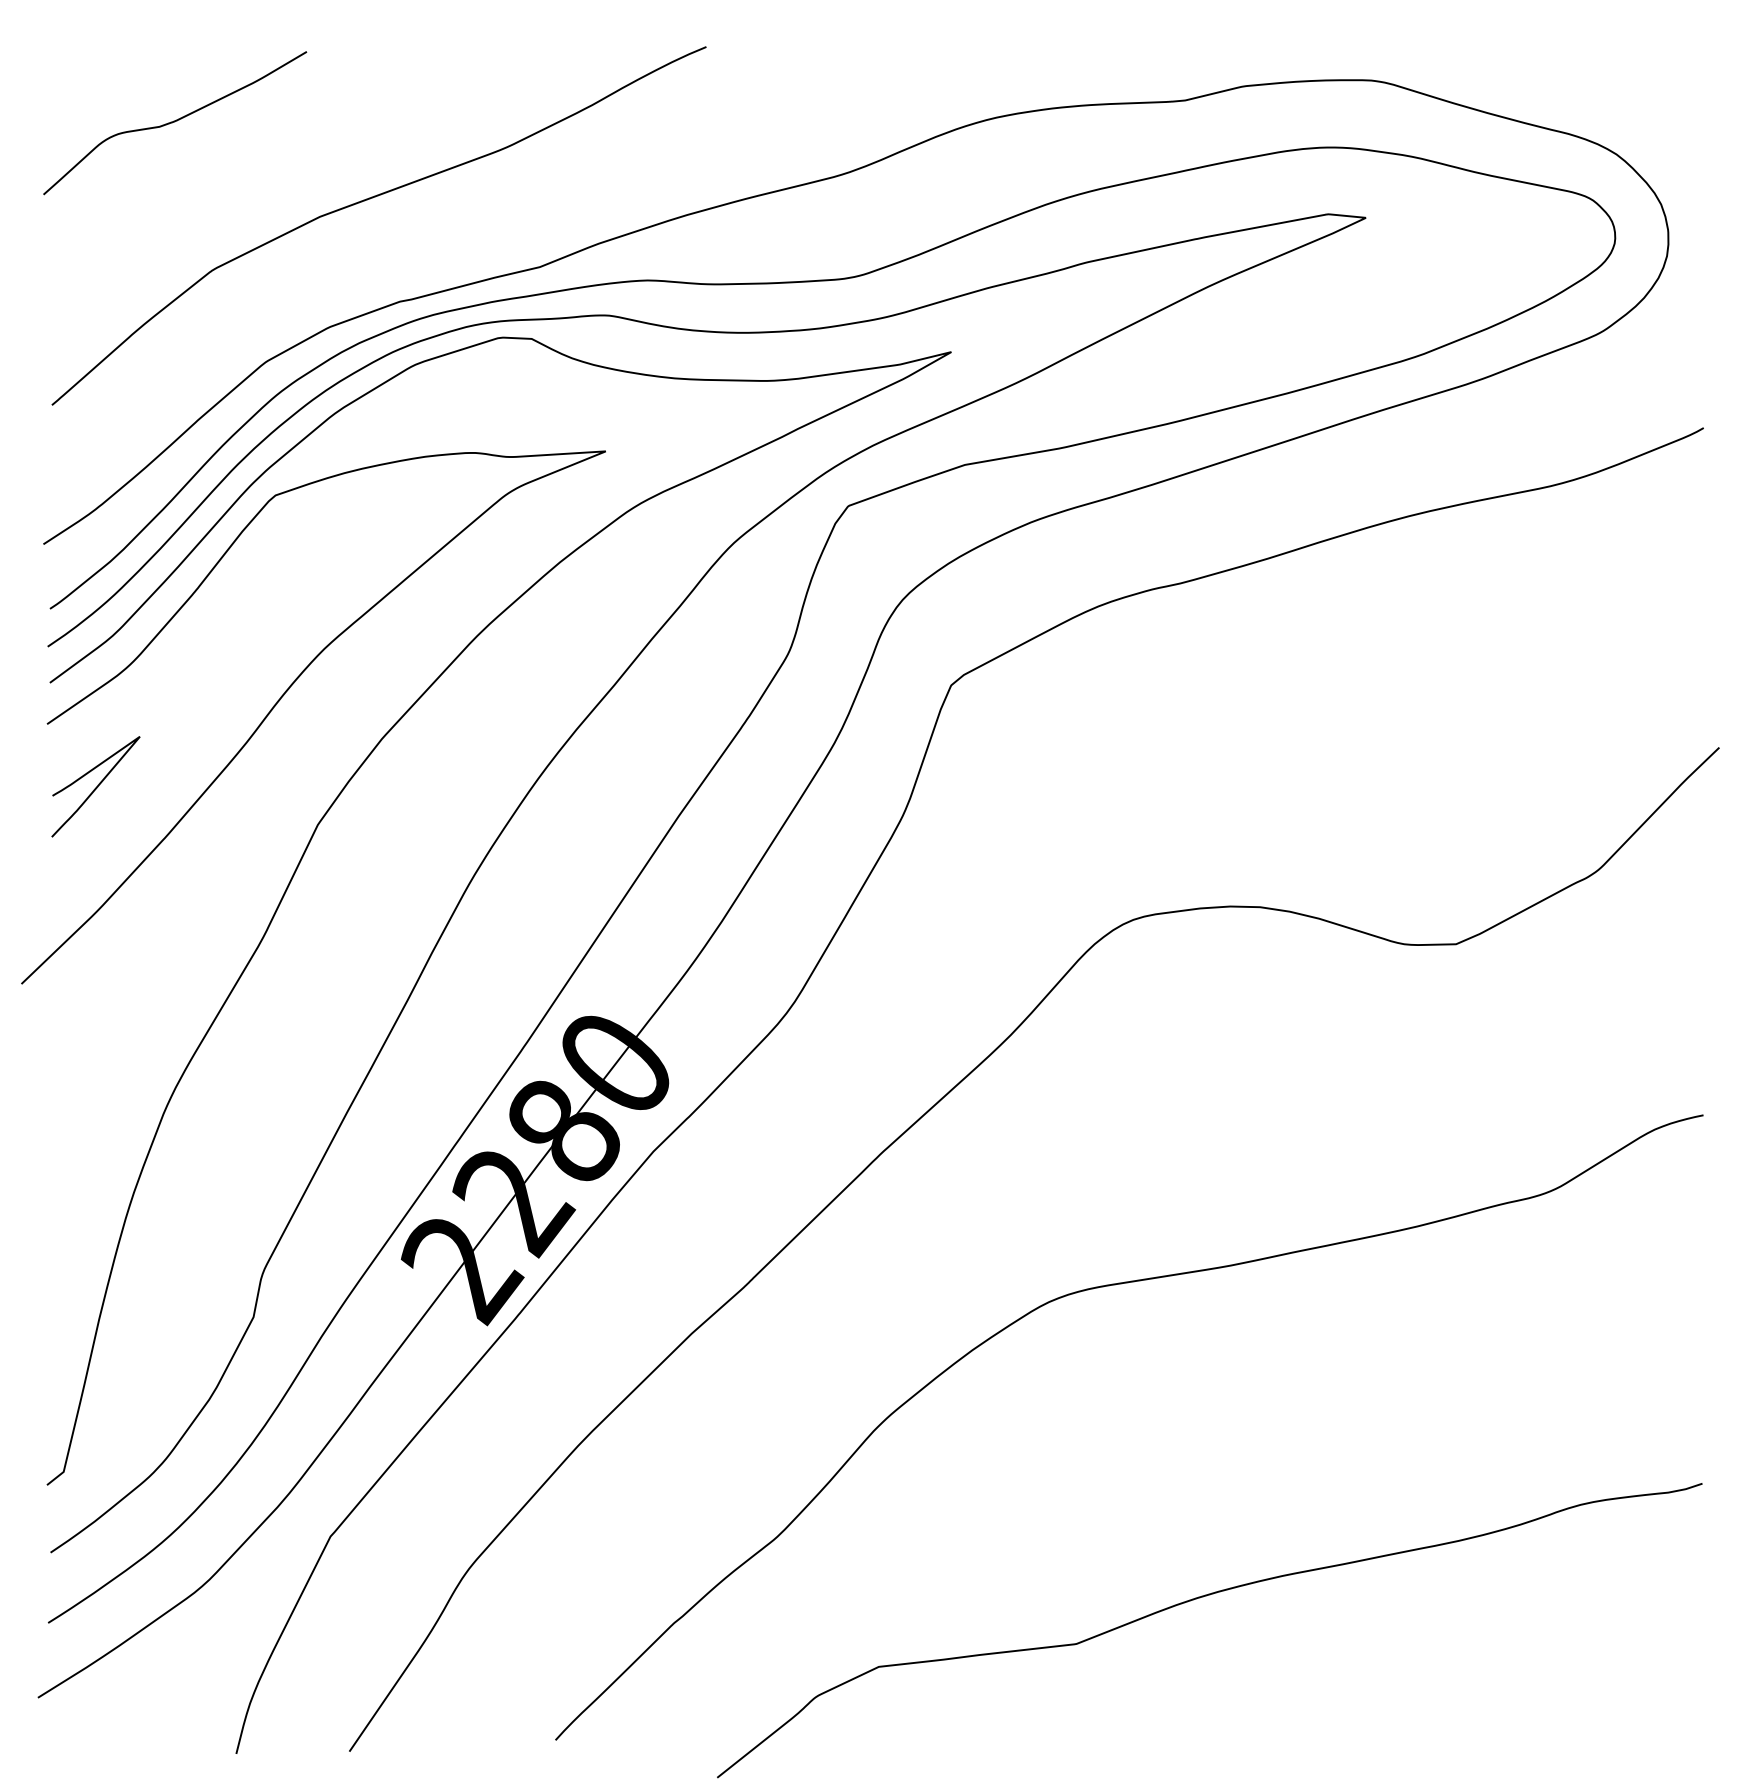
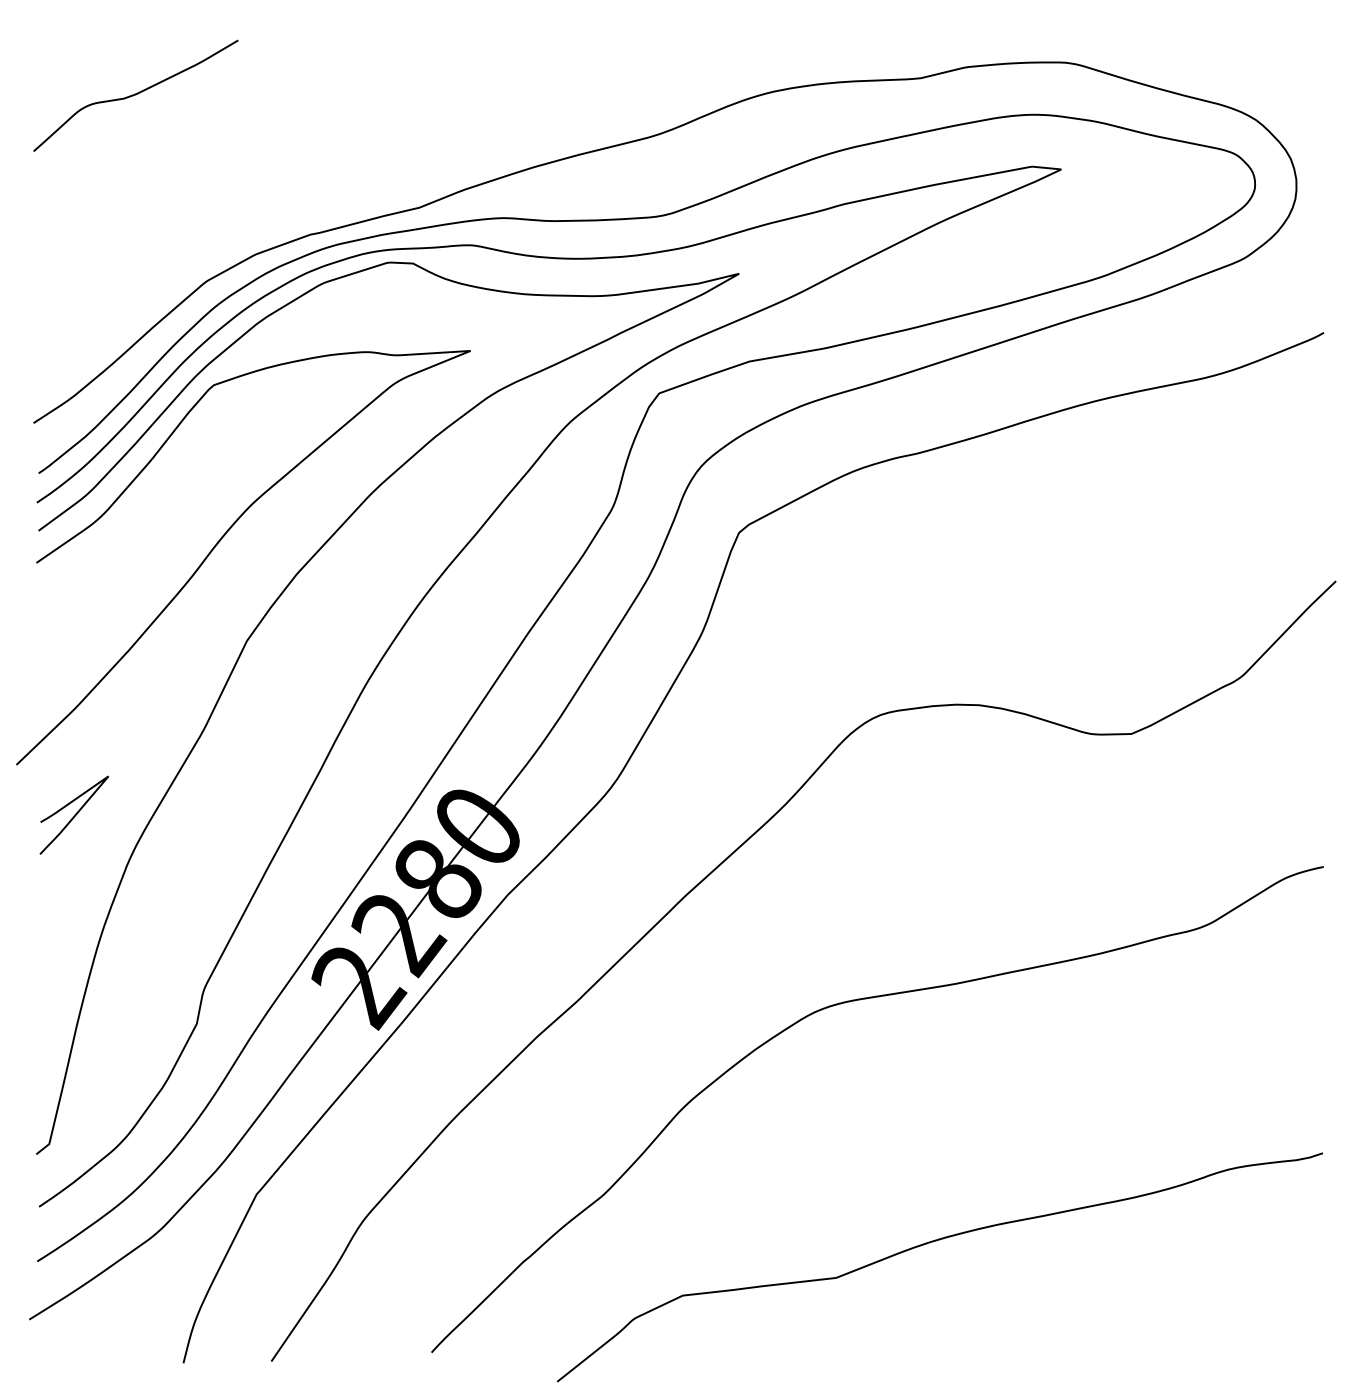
curve: (370, 199) -> (287, 155), removed
curve: (96, 786) -> (74, 815), moved

